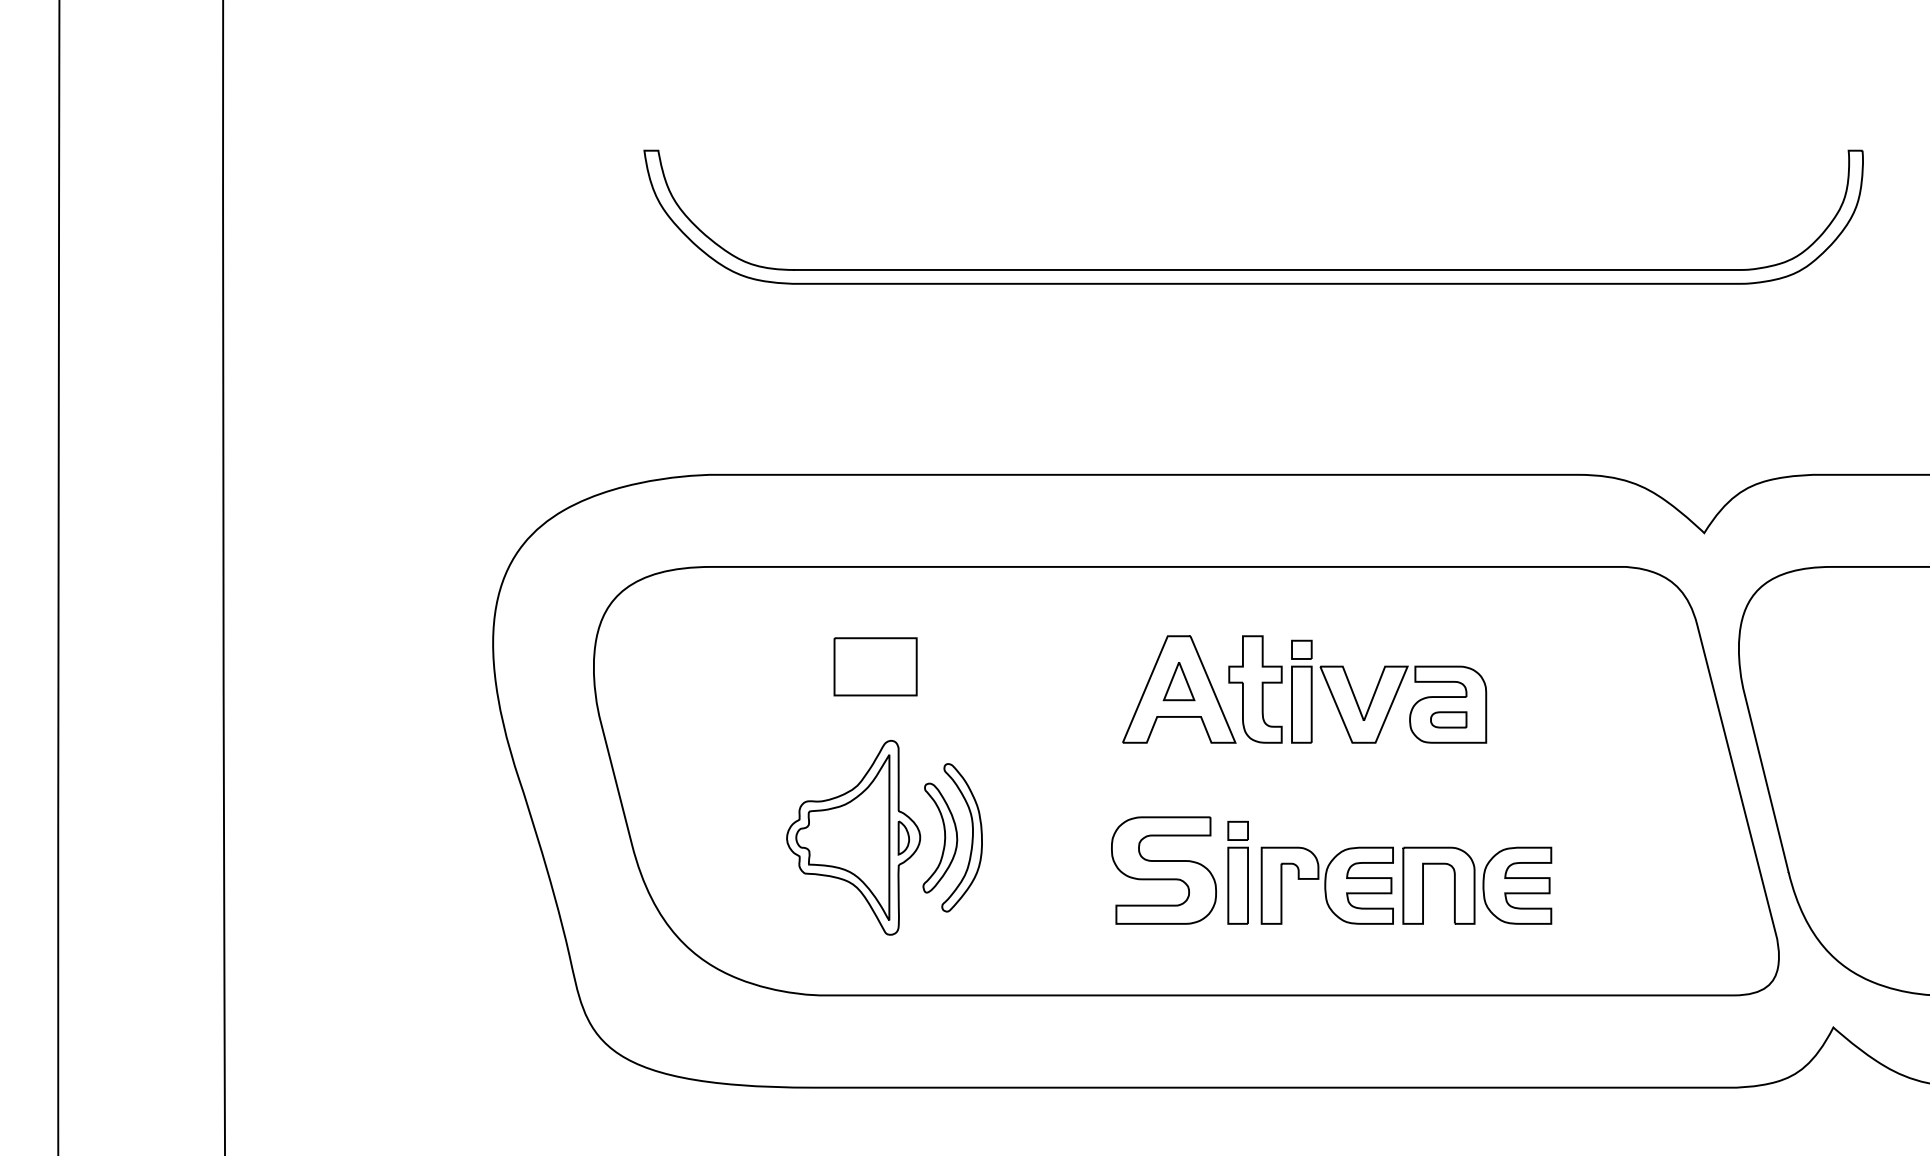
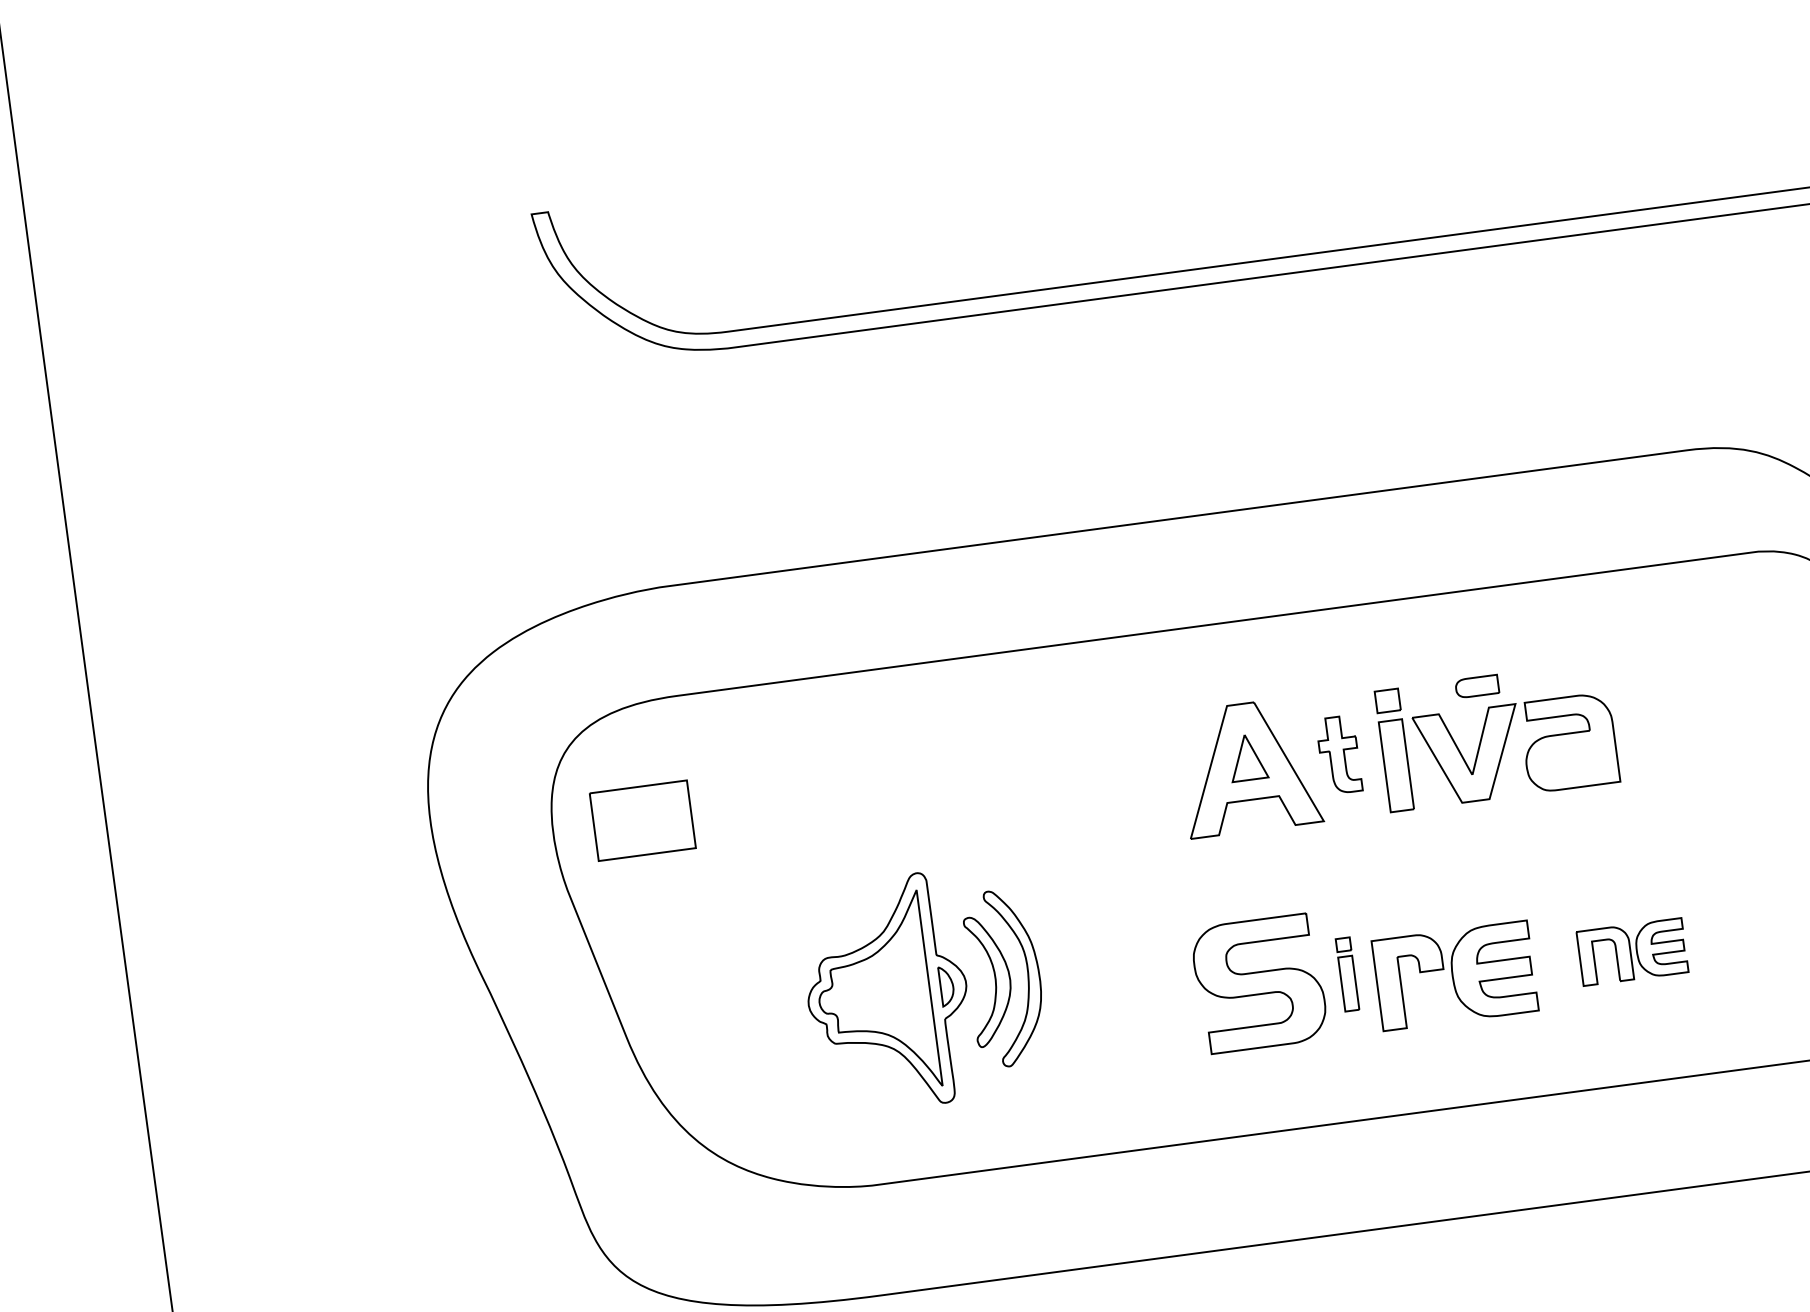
part: (875, 666) -> (642, 820), moved
part: (1255, 689) -> (1339, 755), size x0.6
part: (1448, 719) -> (1476, 686), moved
part: (1237, 872) -> (1346, 974), size x0.6
part: (1477, 885) -> (1632, 951), size x0.6

